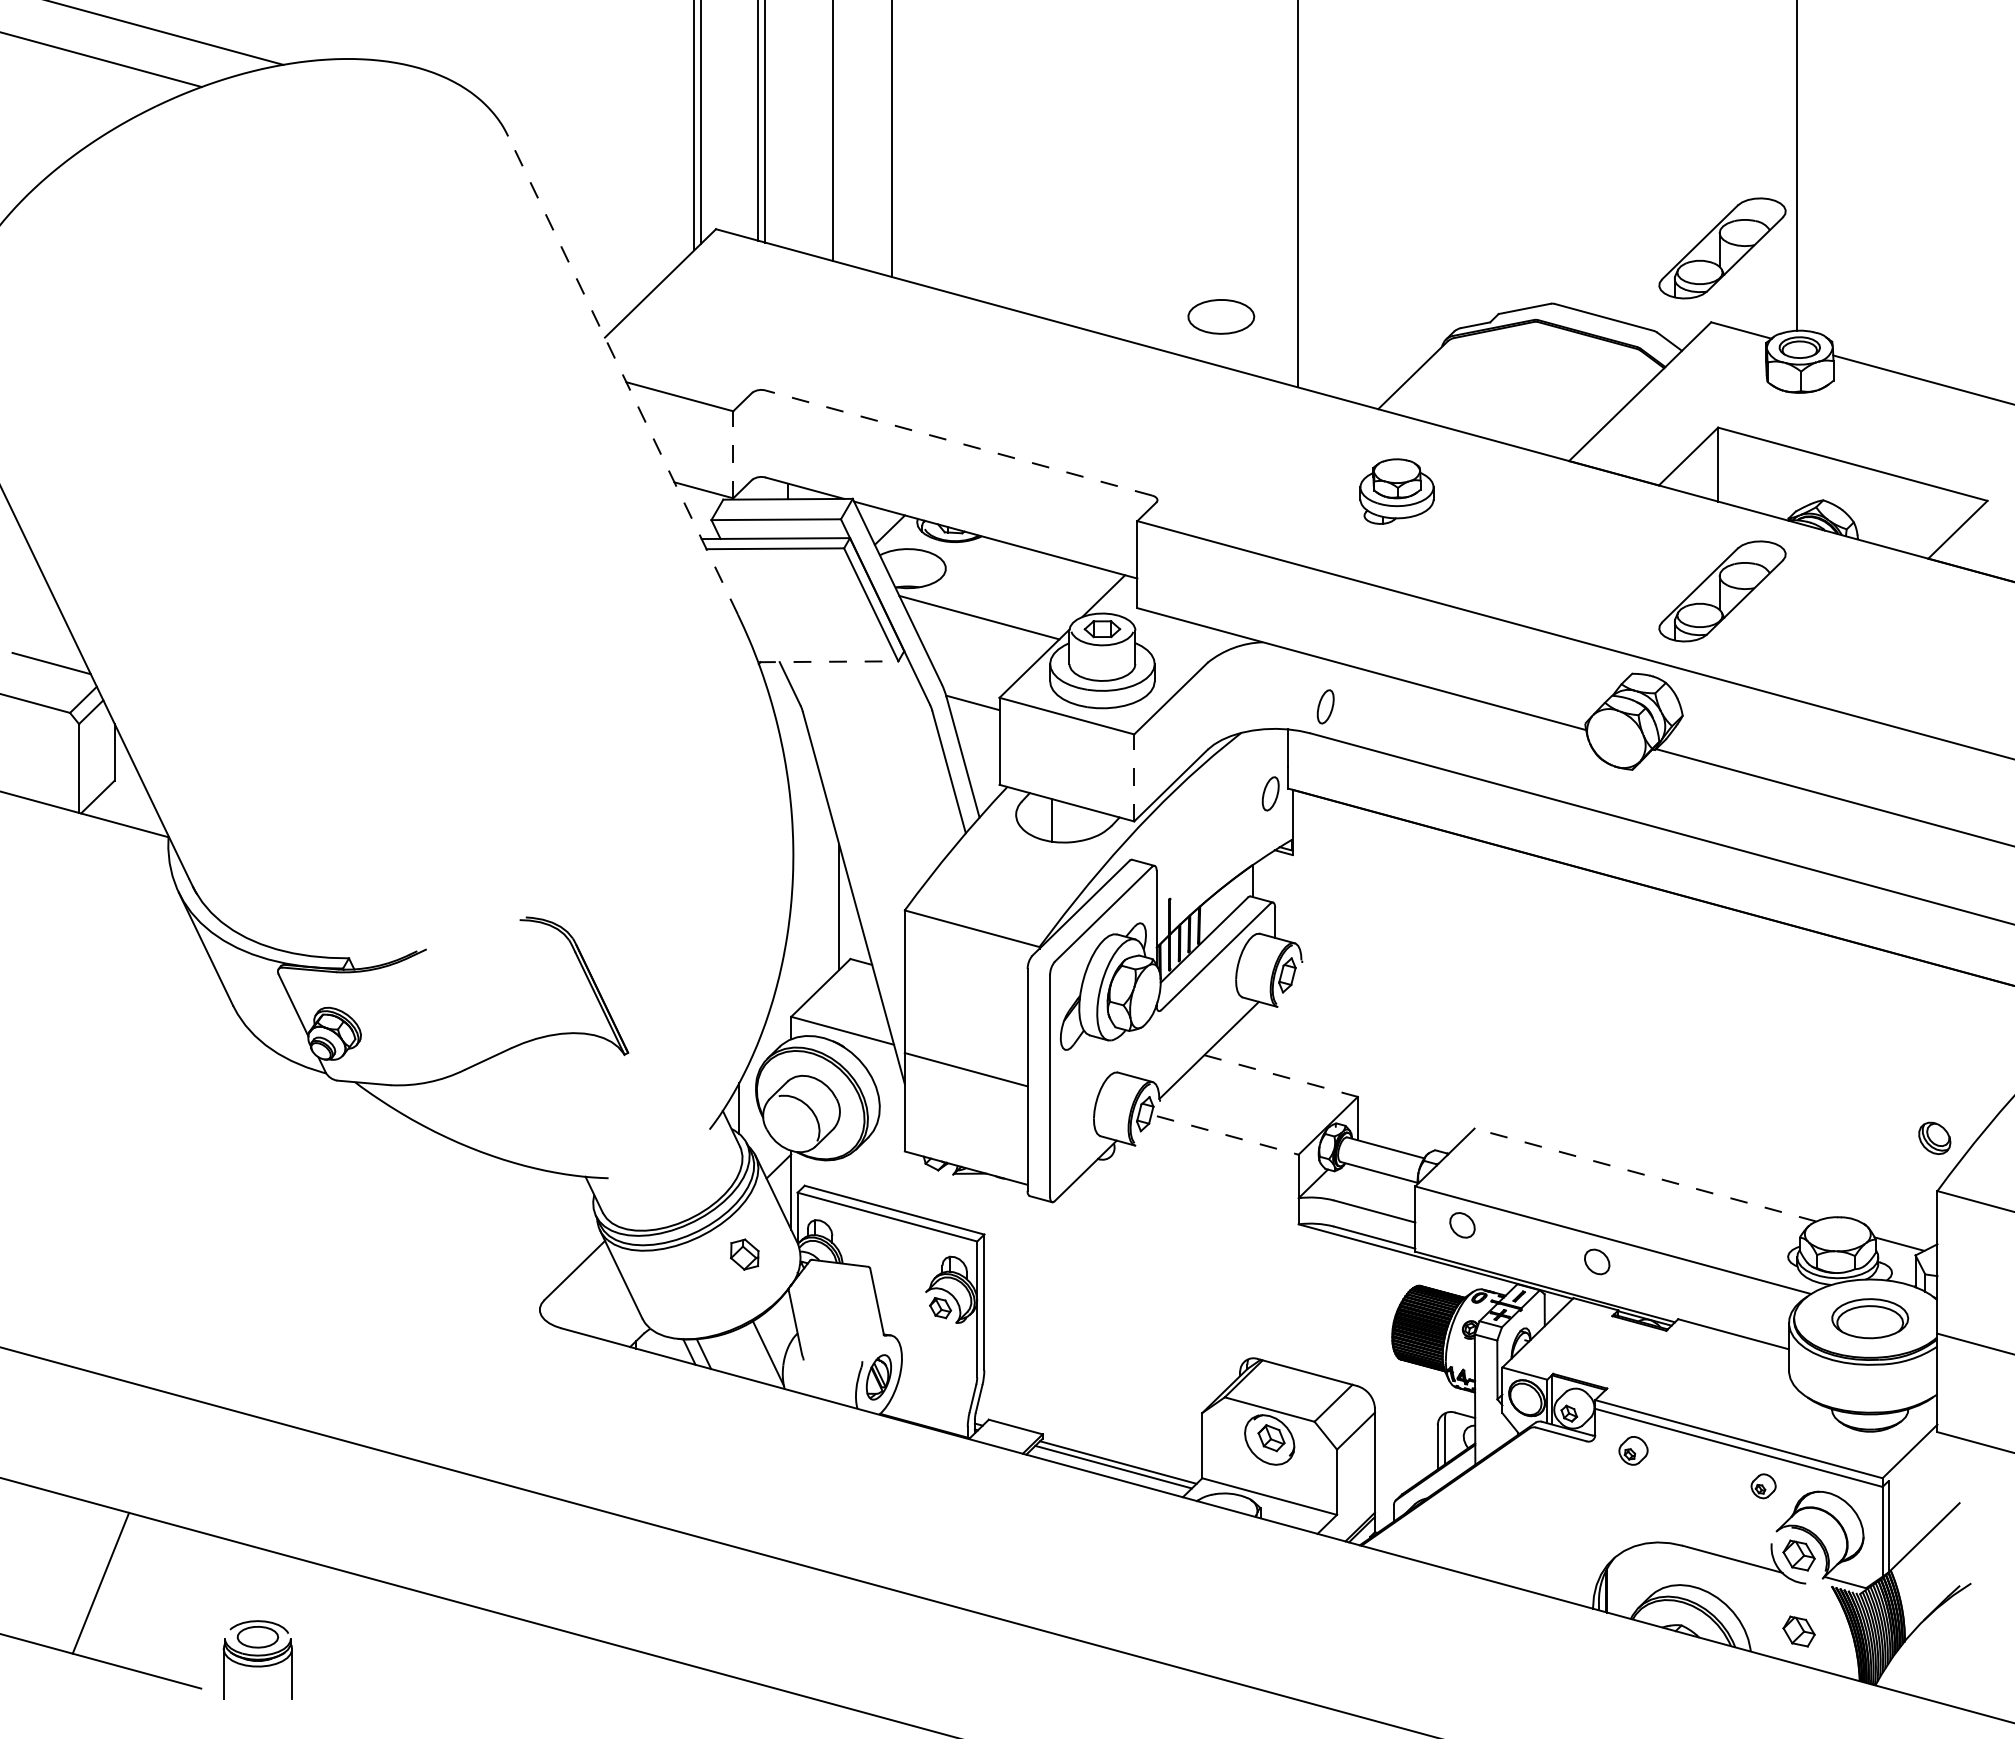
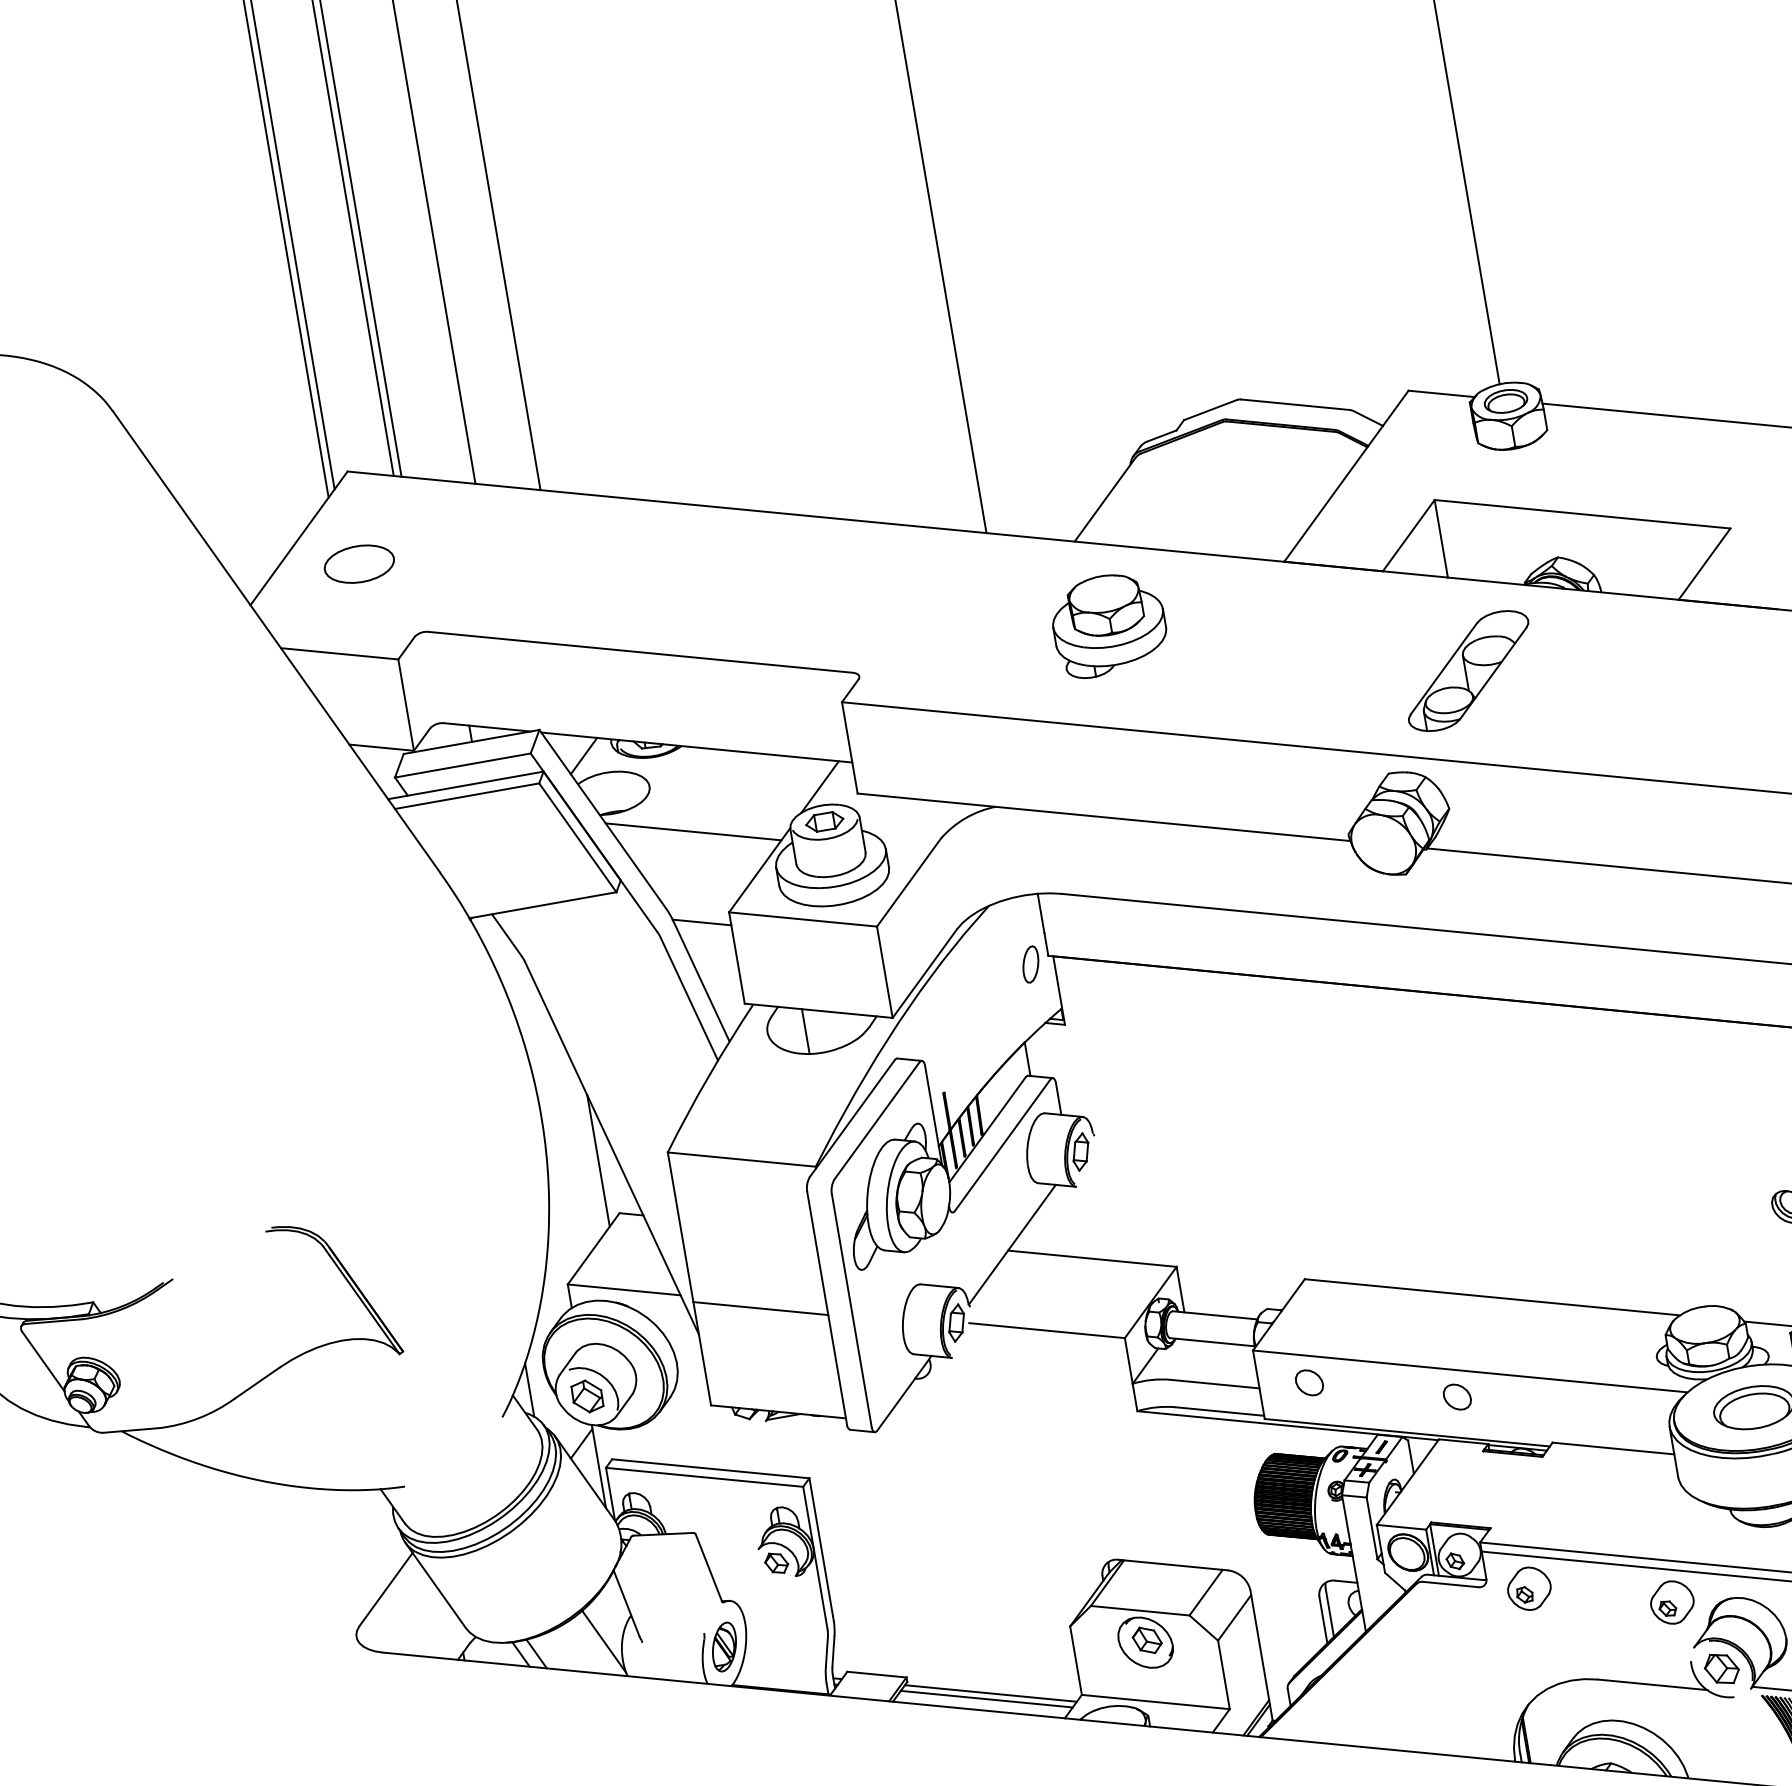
part: (1722, 248) -> (1407, 311), removed
part: (1221, 316) -> (359, 563), moved
line: (622, 375) -> (275, 641), dashed -> solid
line: (958, 442) -> (640, 651), dashed -> solid
line: (733, 454) -> (406, 704), dashed -> solid
part: (1396, 491) -> (1108, 624), size x1.43
line: (828, 661) -> (543, 904), dashed -> solid
part: (1325, 706) -> (1072, 863), removed
line: (1134, 777) -> (885, 971), dashed -> solid
line: (1281, 1076) -> (1092, 1259), dashed -> solid
line: (1228, 1135) -> (1047, 1330), dashed -> solid
line: (1645, 1175) -> (1492, 1297), dashed -> solid
part: (744, 1254) -> (587, 1396), moved
part: (1633, 1450) -> (1529, 1588), size x1.43
part: (1763, 1486) -> (1672, 1602), size x1.67
part: (1798, 1631) -> (1734, 1748), removed

